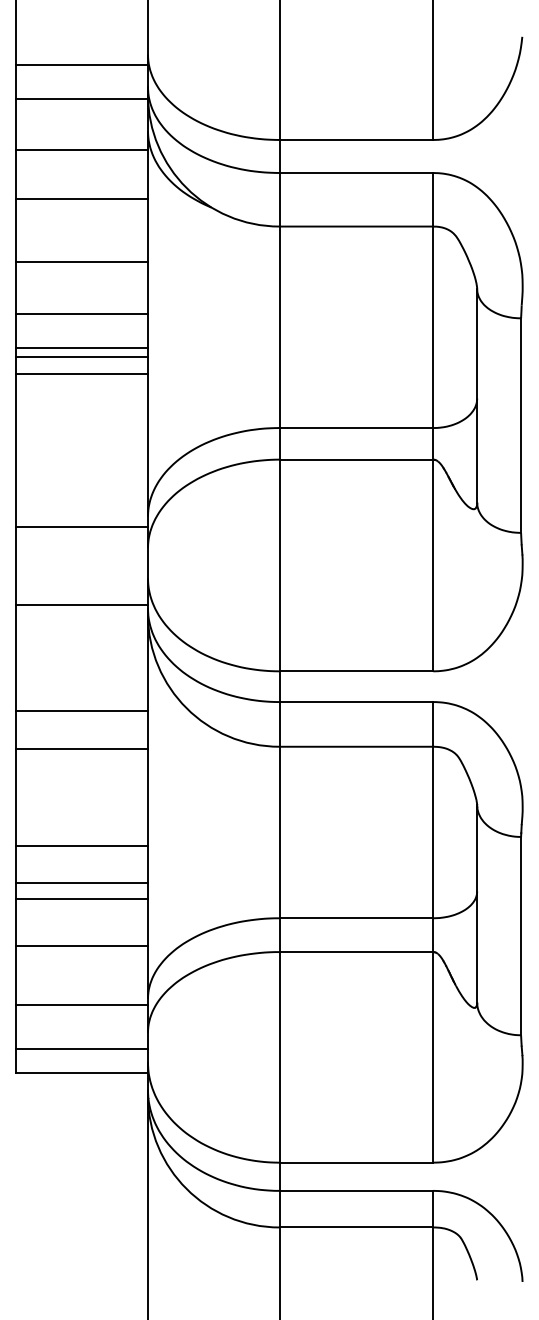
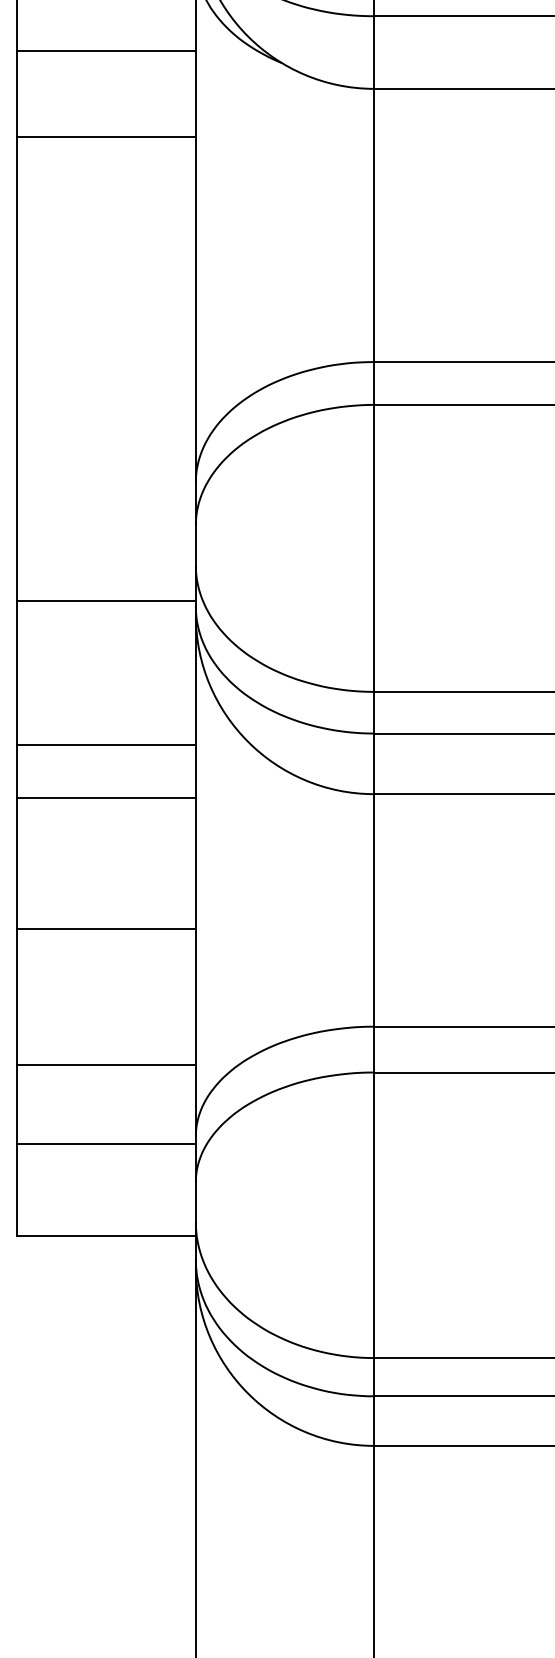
line: (82, 314) -> (107, 208), removed
line: (82, 348) -> (107, 254), removed
line: (82, 357) -> (107, 266), removed
line: (82, 373) -> (107, 288), removed
line: (82, 527) -> (107, 496), removed
line: (82, 882) -> (107, 978), removed
line: (82, 898) -> (107, 999), removed
line: (82, 1049) -> (107, 1204), removed

